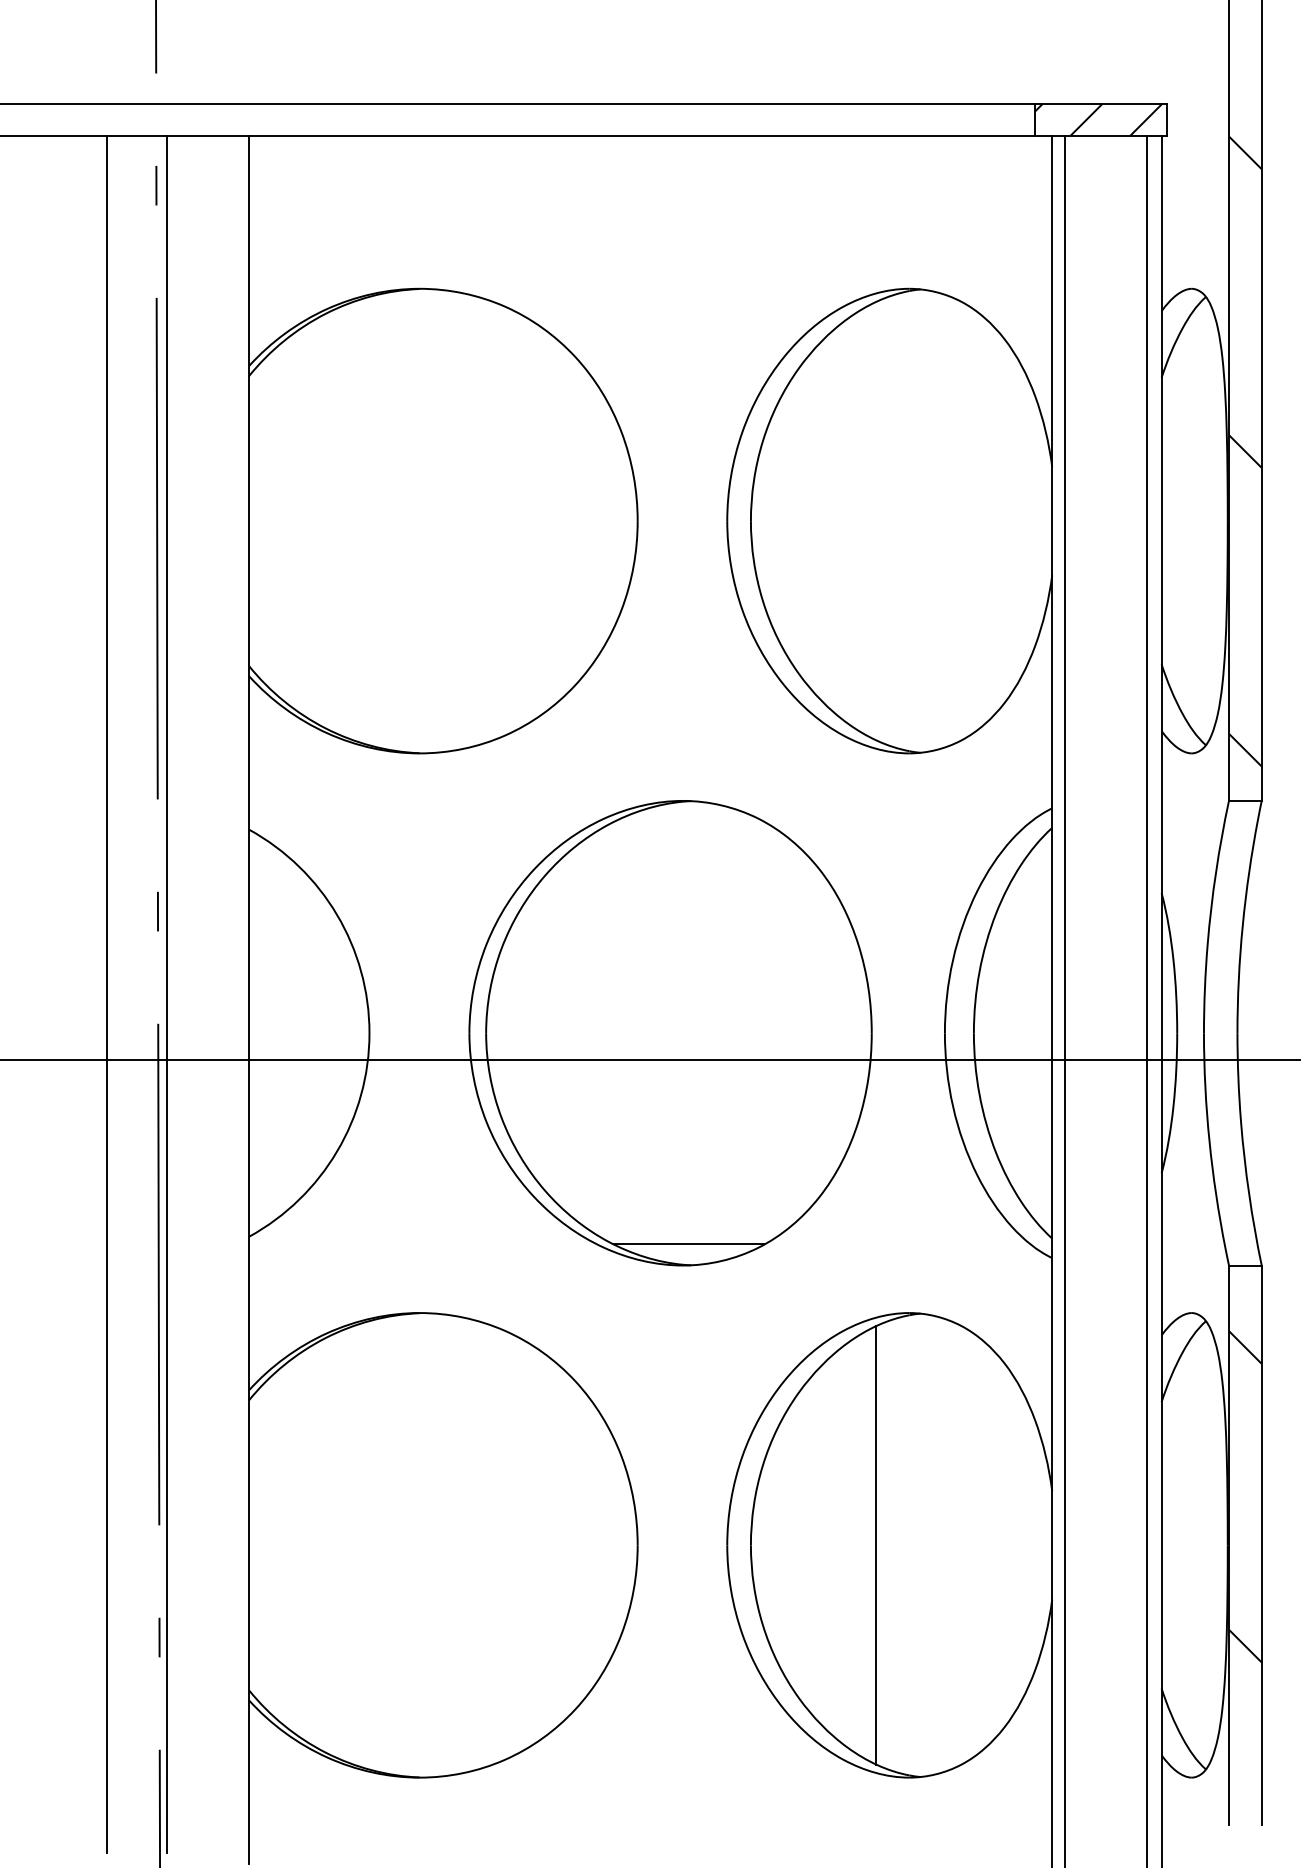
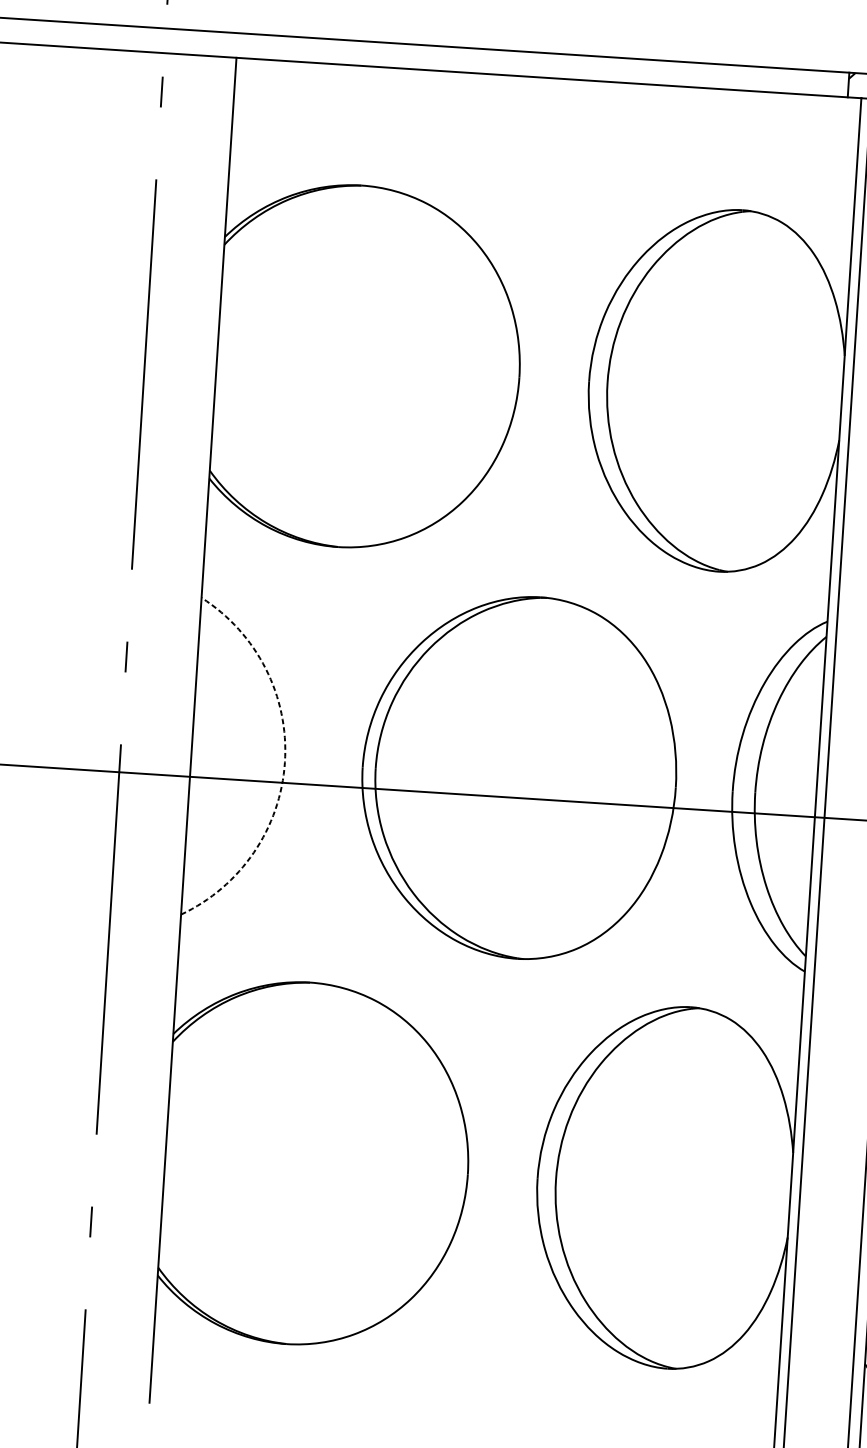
line: (107, 993) -> (83, 718), removed
line: (167, 993) -> (129, 721), removed
arc: (369, 1033) -> (284, 762), solid -> dashed
line: (688, 1244) -> (522, 942), removed
line: (876, 1545) -> (653, 1186), removed

